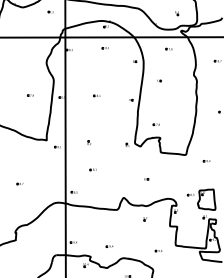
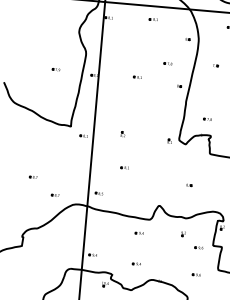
part: (119, 82) -> (166, 63), added
part: (38, 196) -> (54, 194), added
part: (109, 221) -> (139, 233), added
part: (158, 228) -> (198, 247), added

